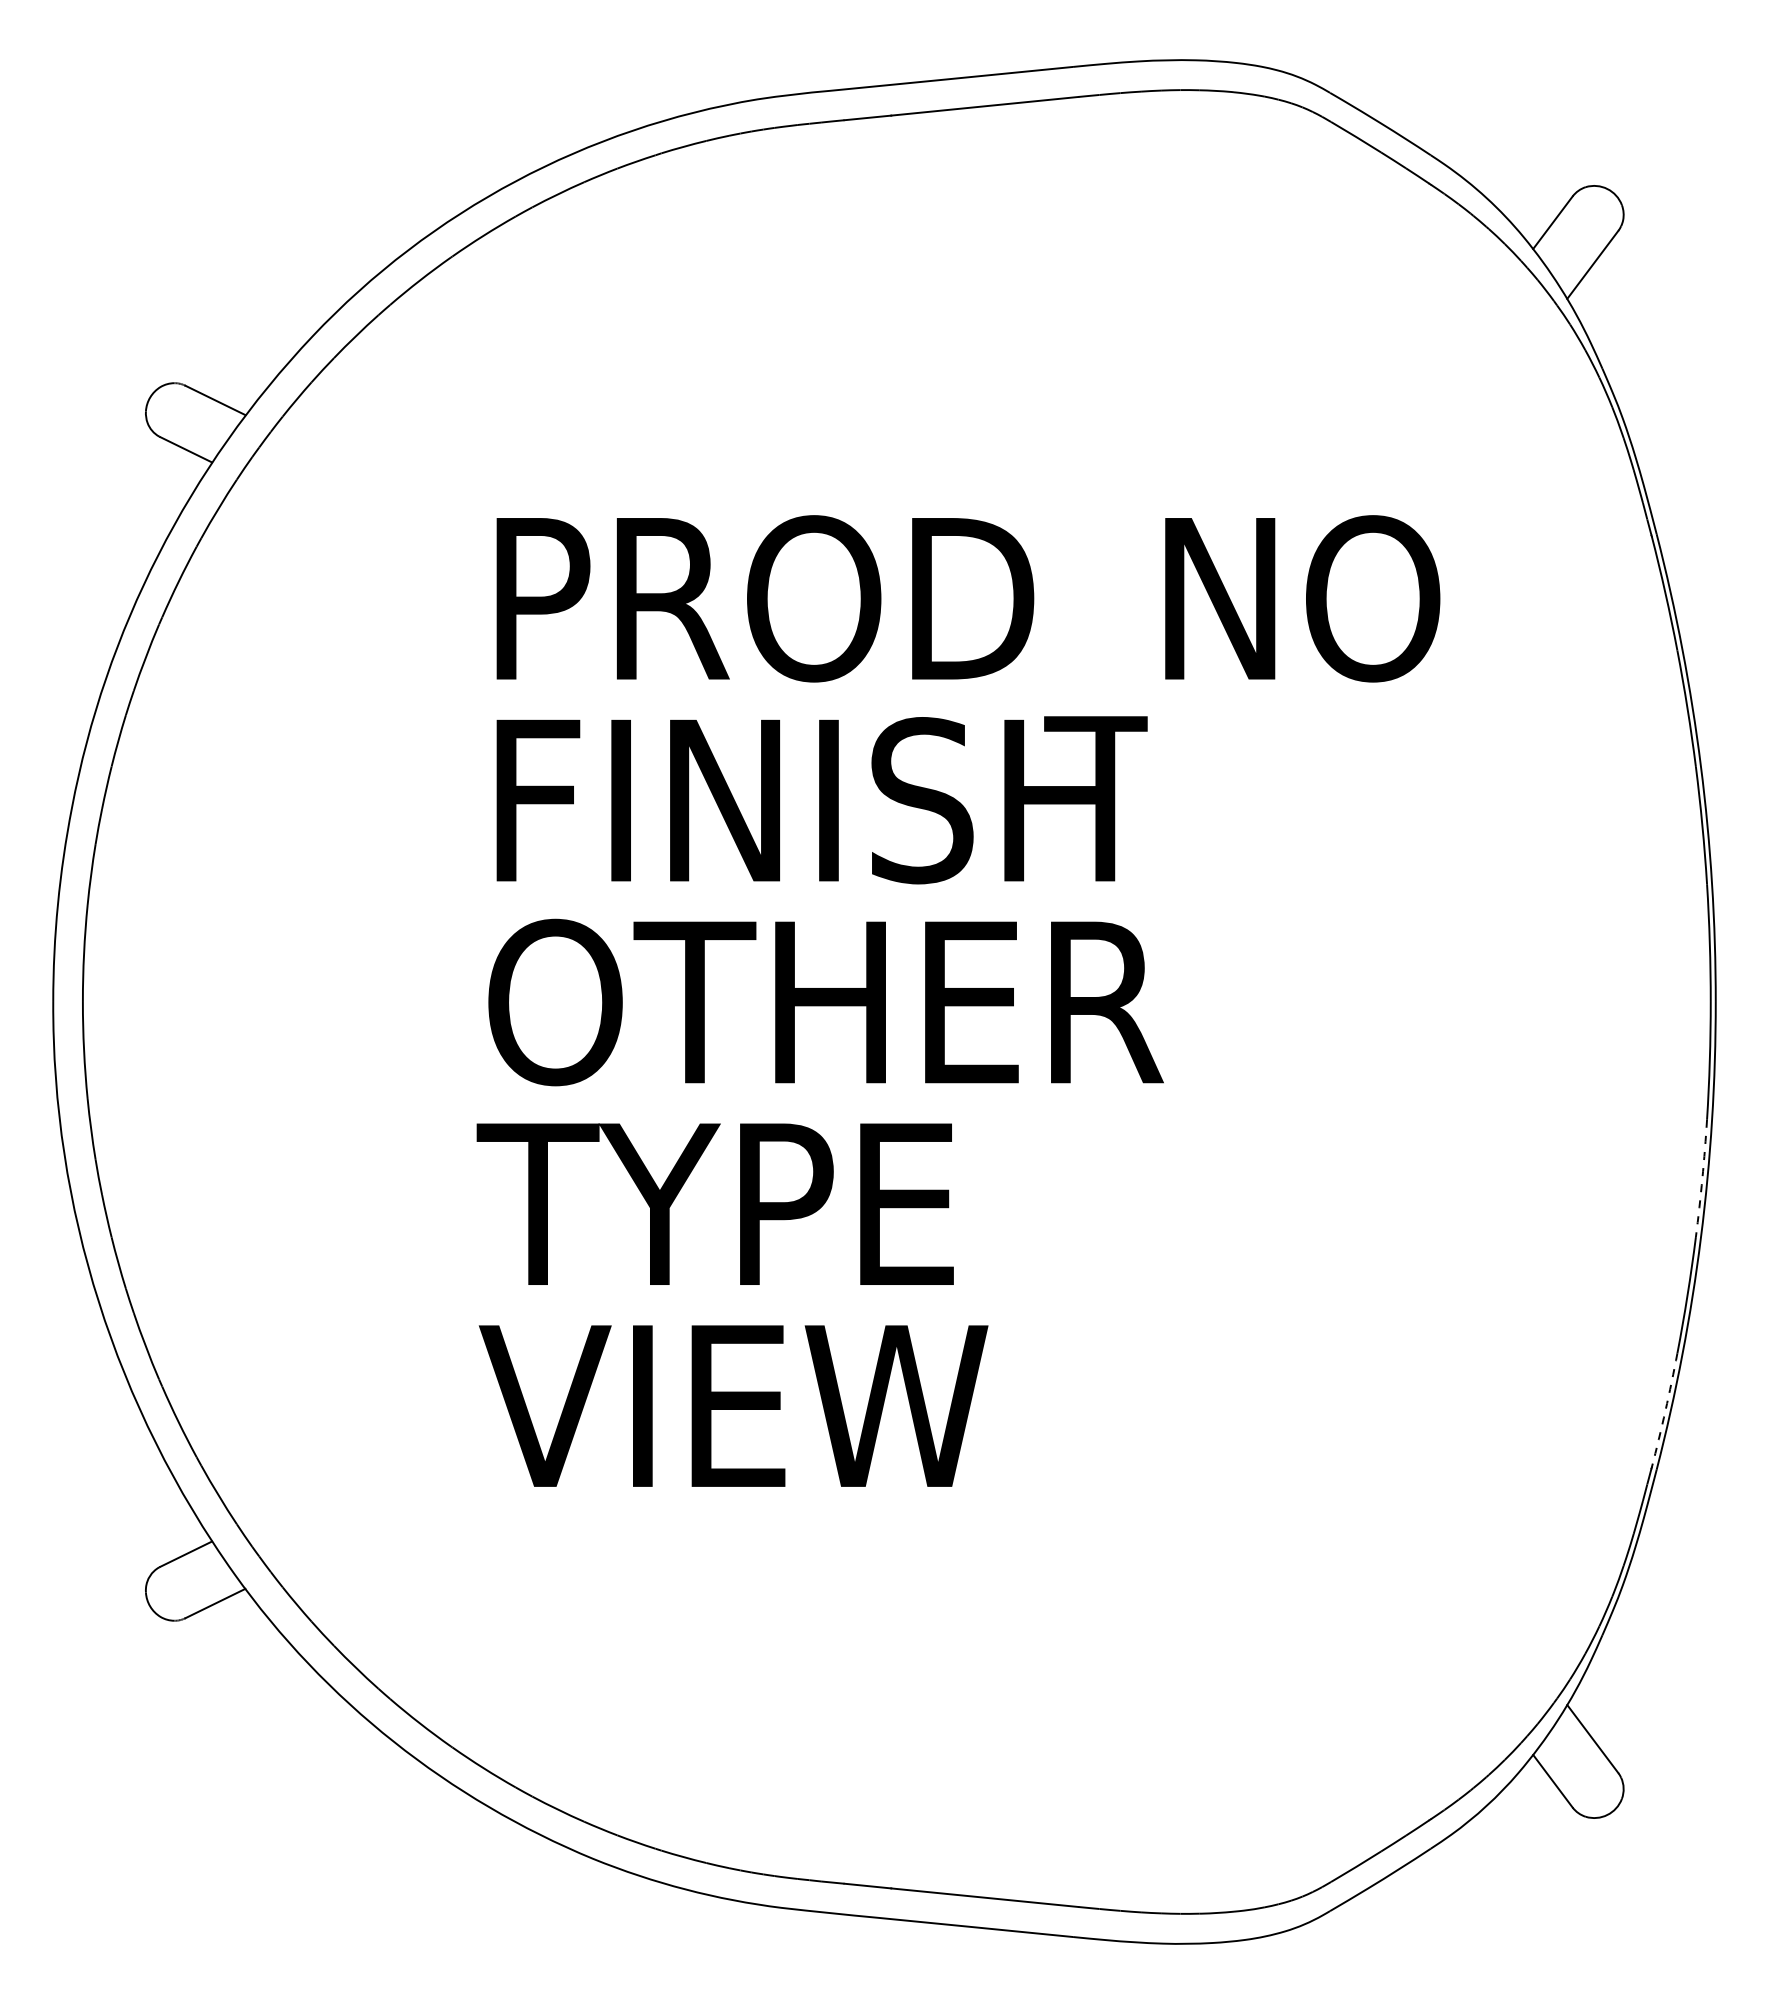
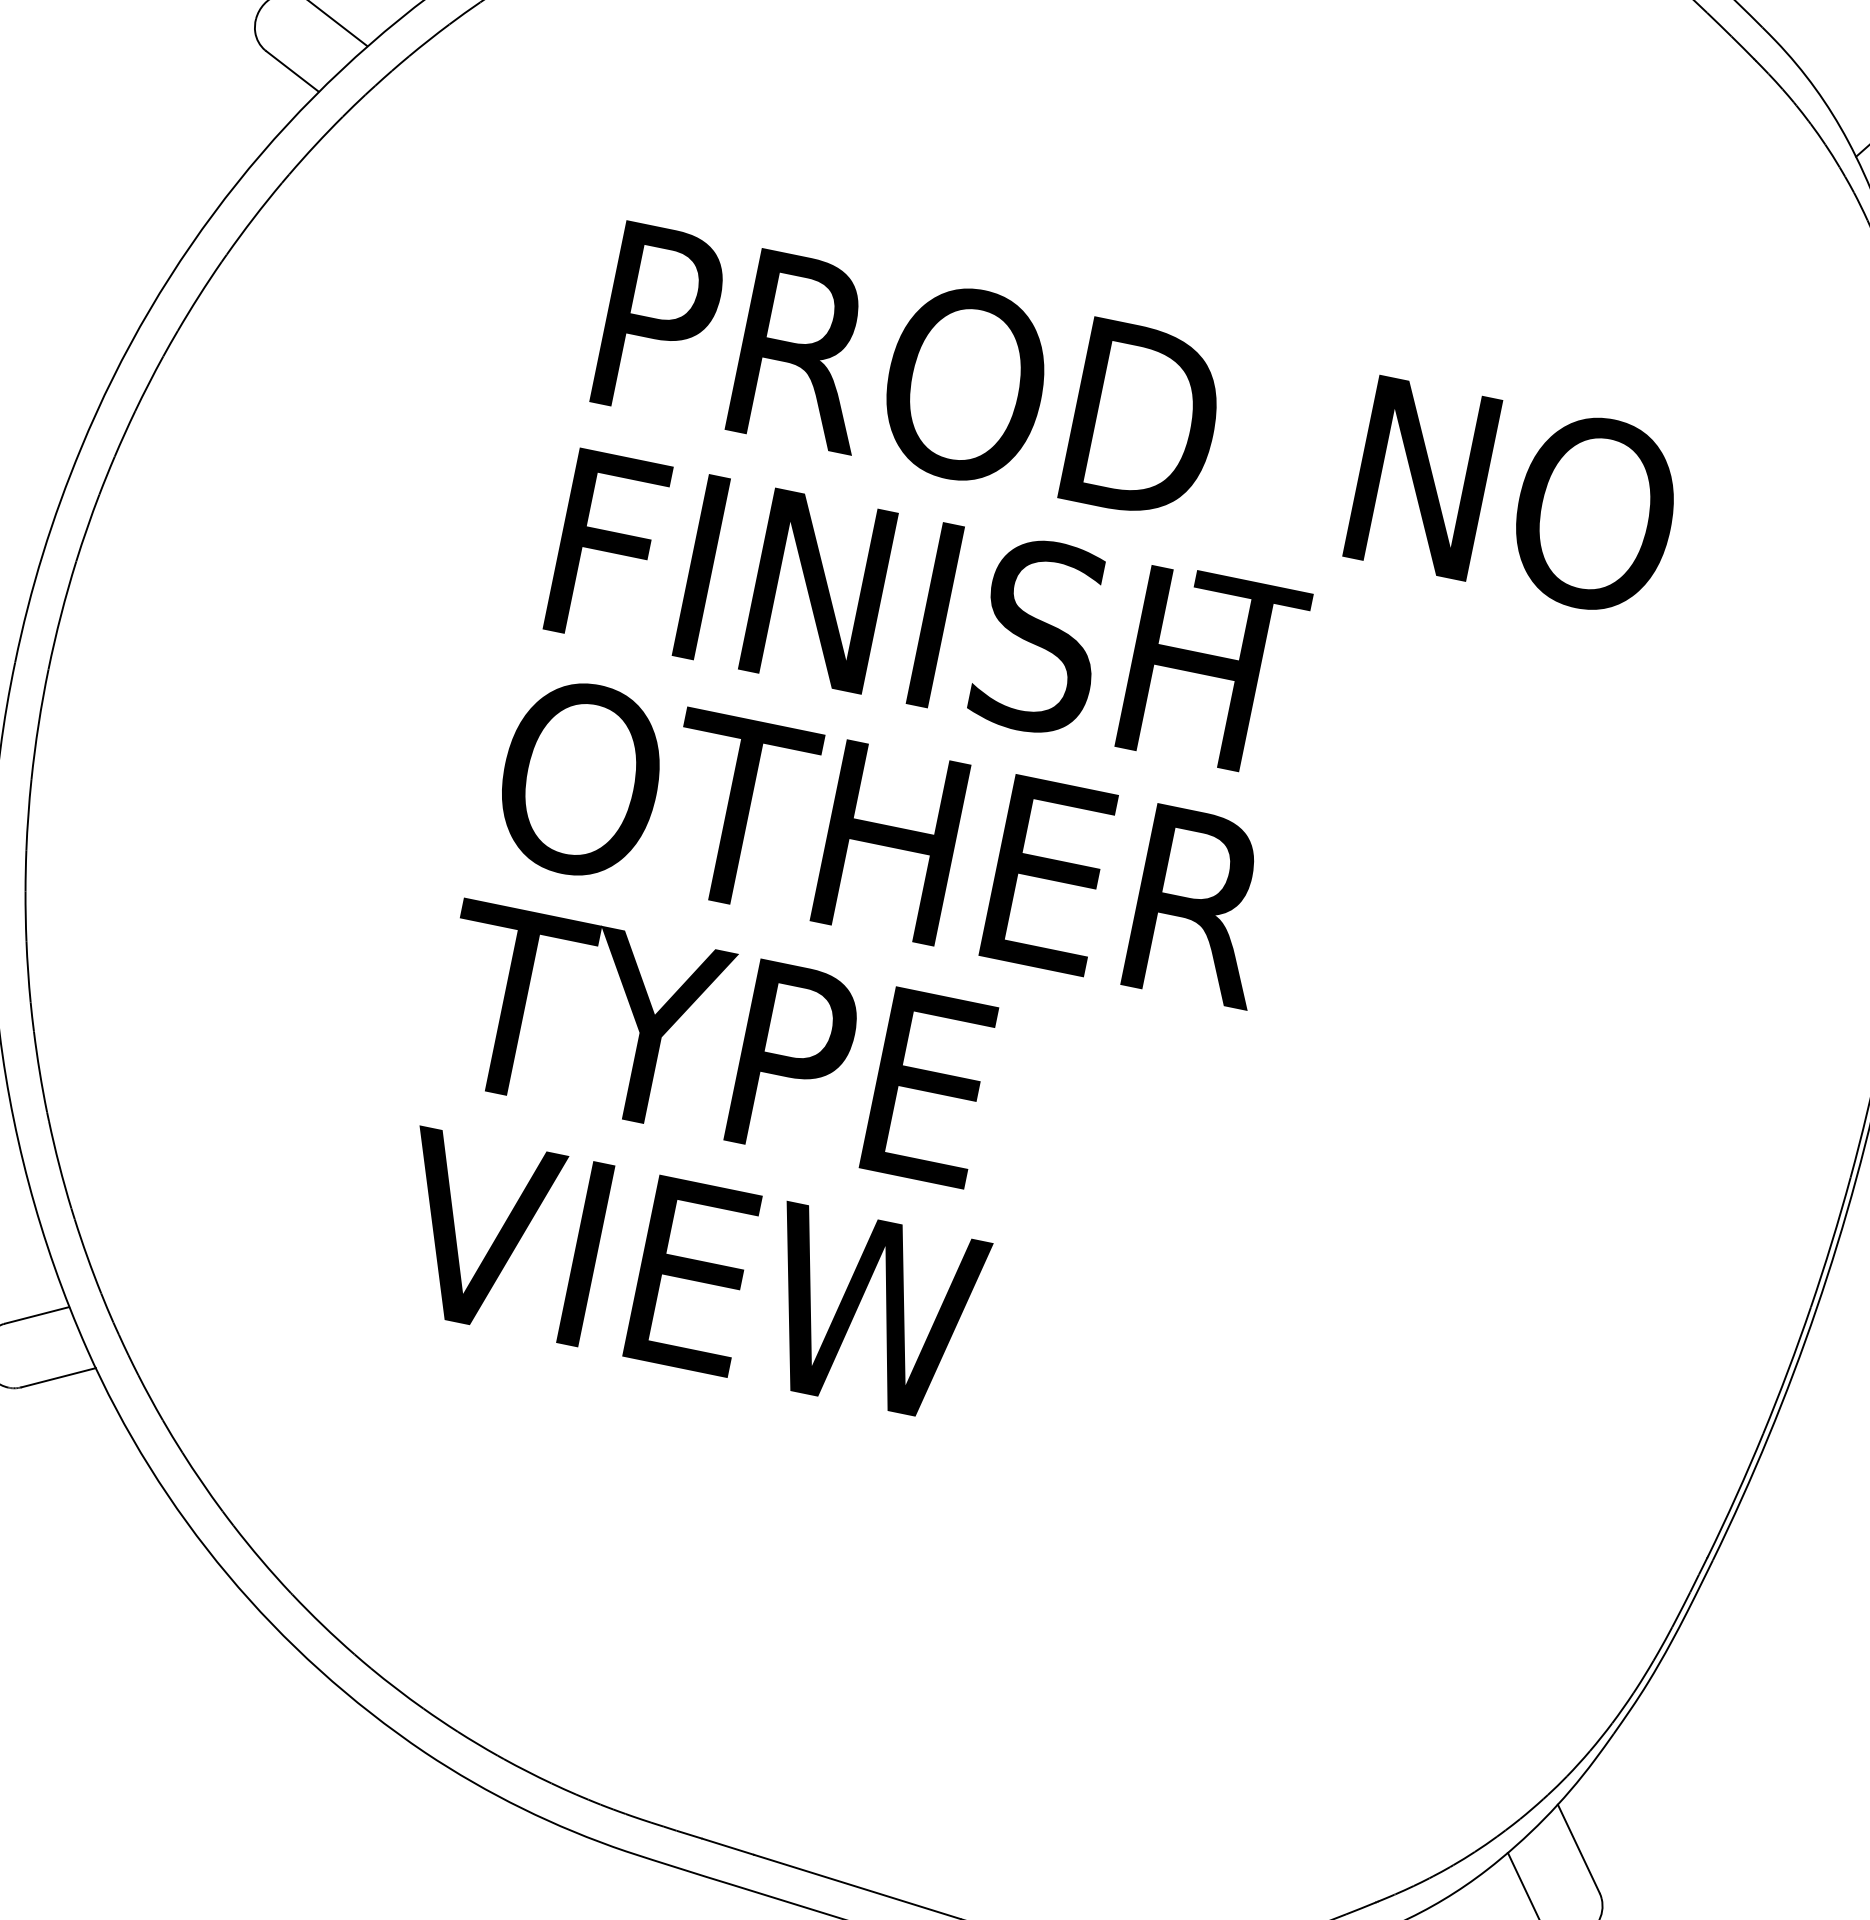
line: (1702, 1178) -> (1831, 1242), dashed -> solid
line: (1665, 1410) -> (1736, 1495), dashed -> solid

